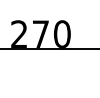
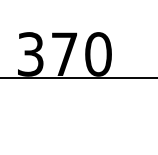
text: (19, 33) -> (30, 53), 270 -> 370

